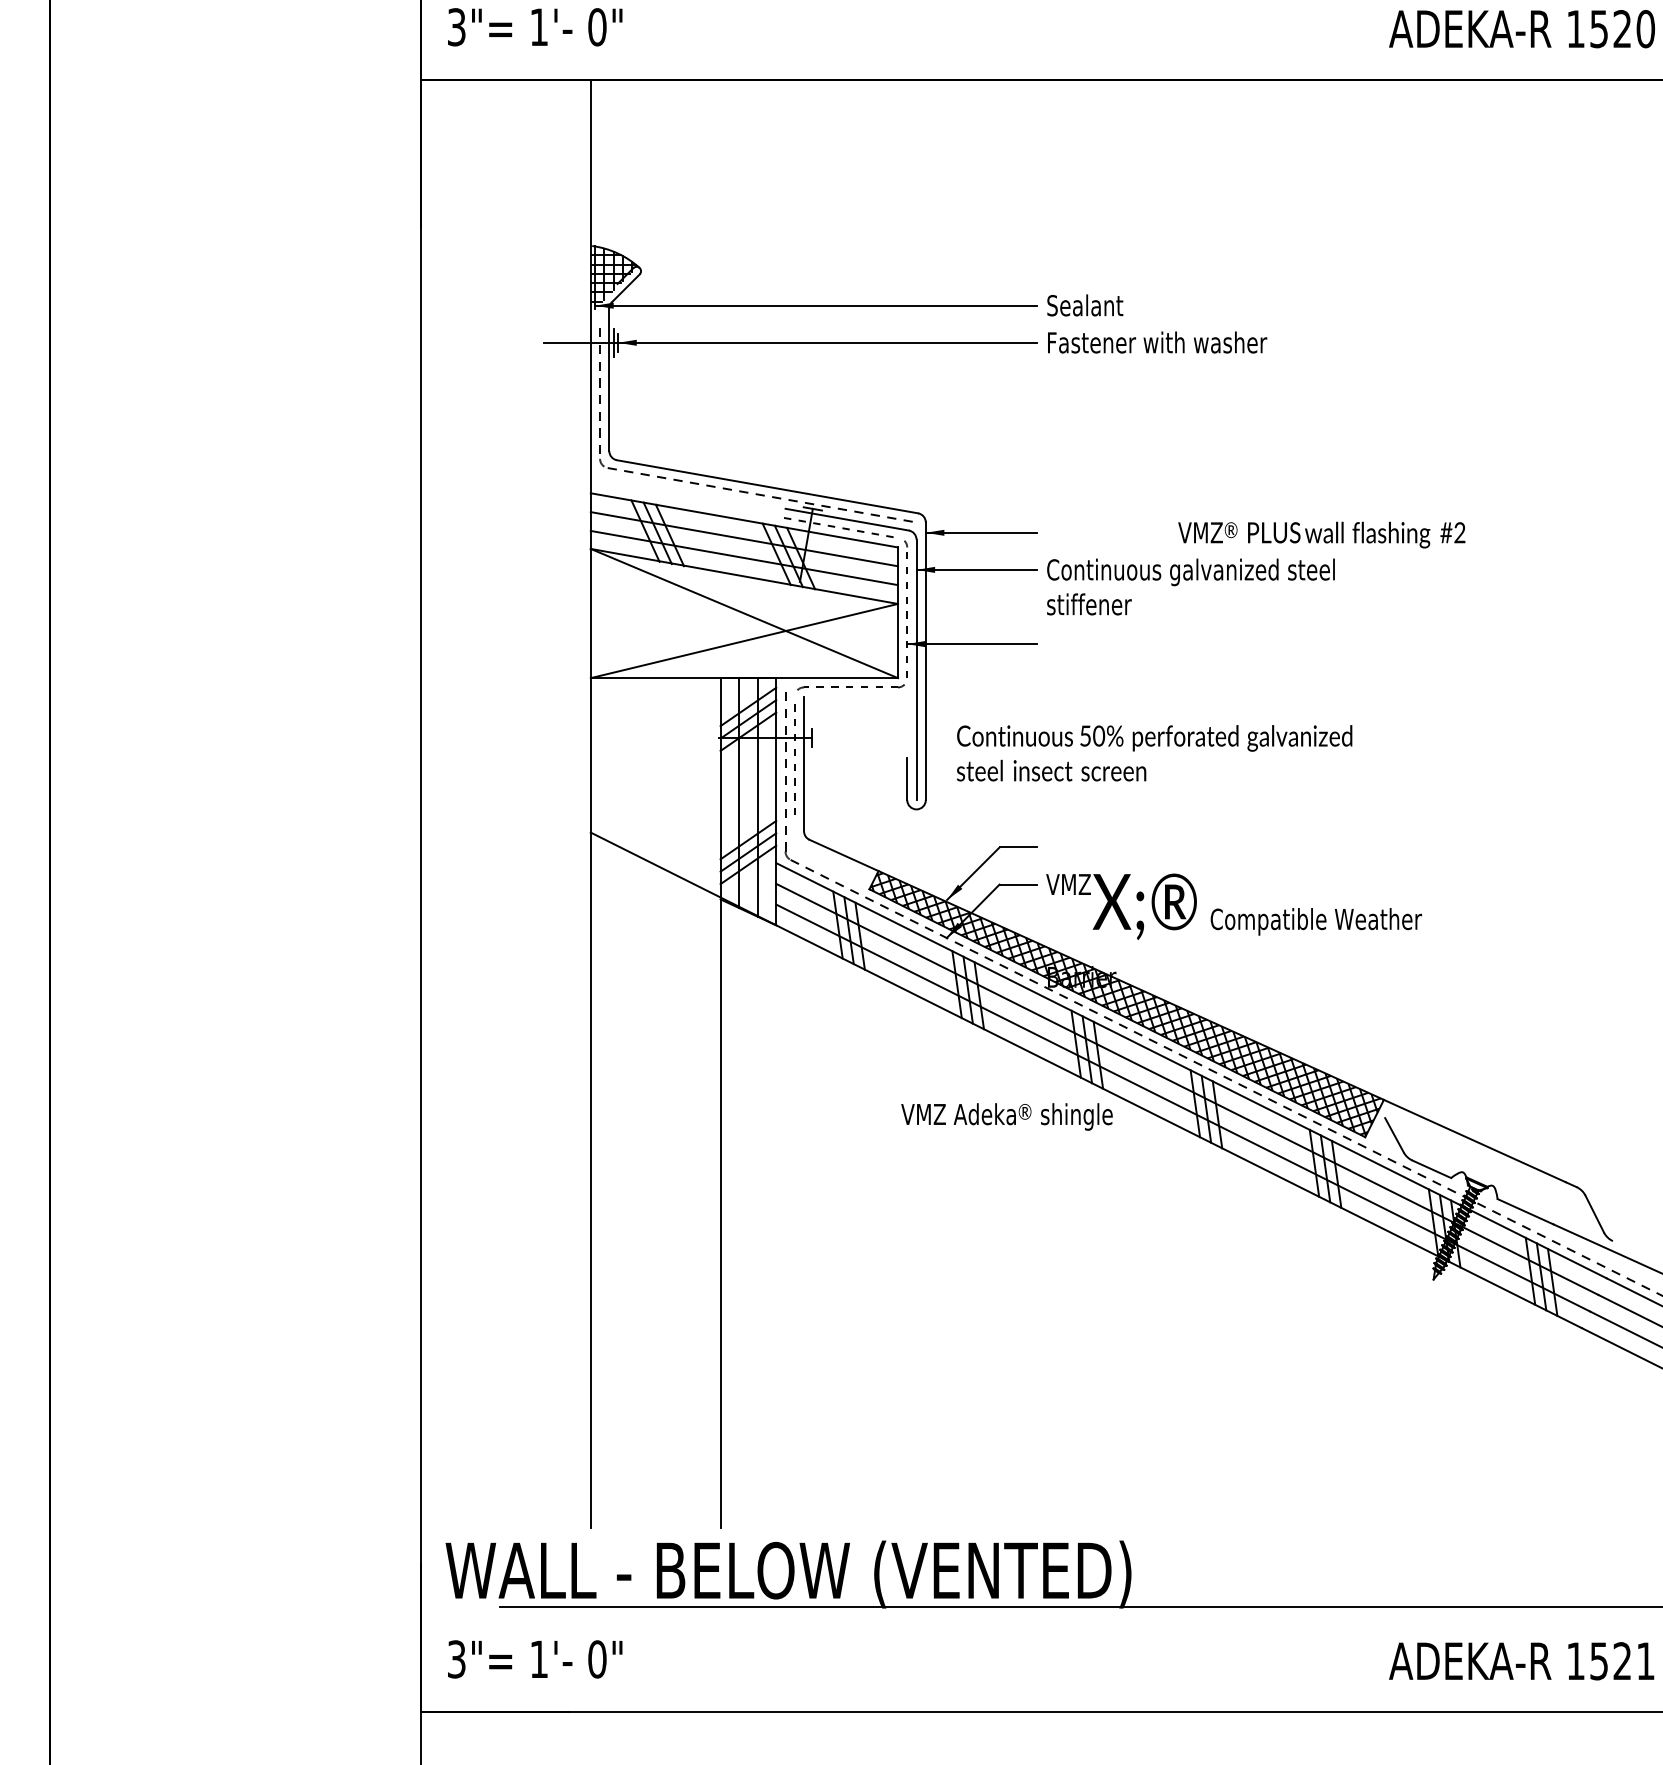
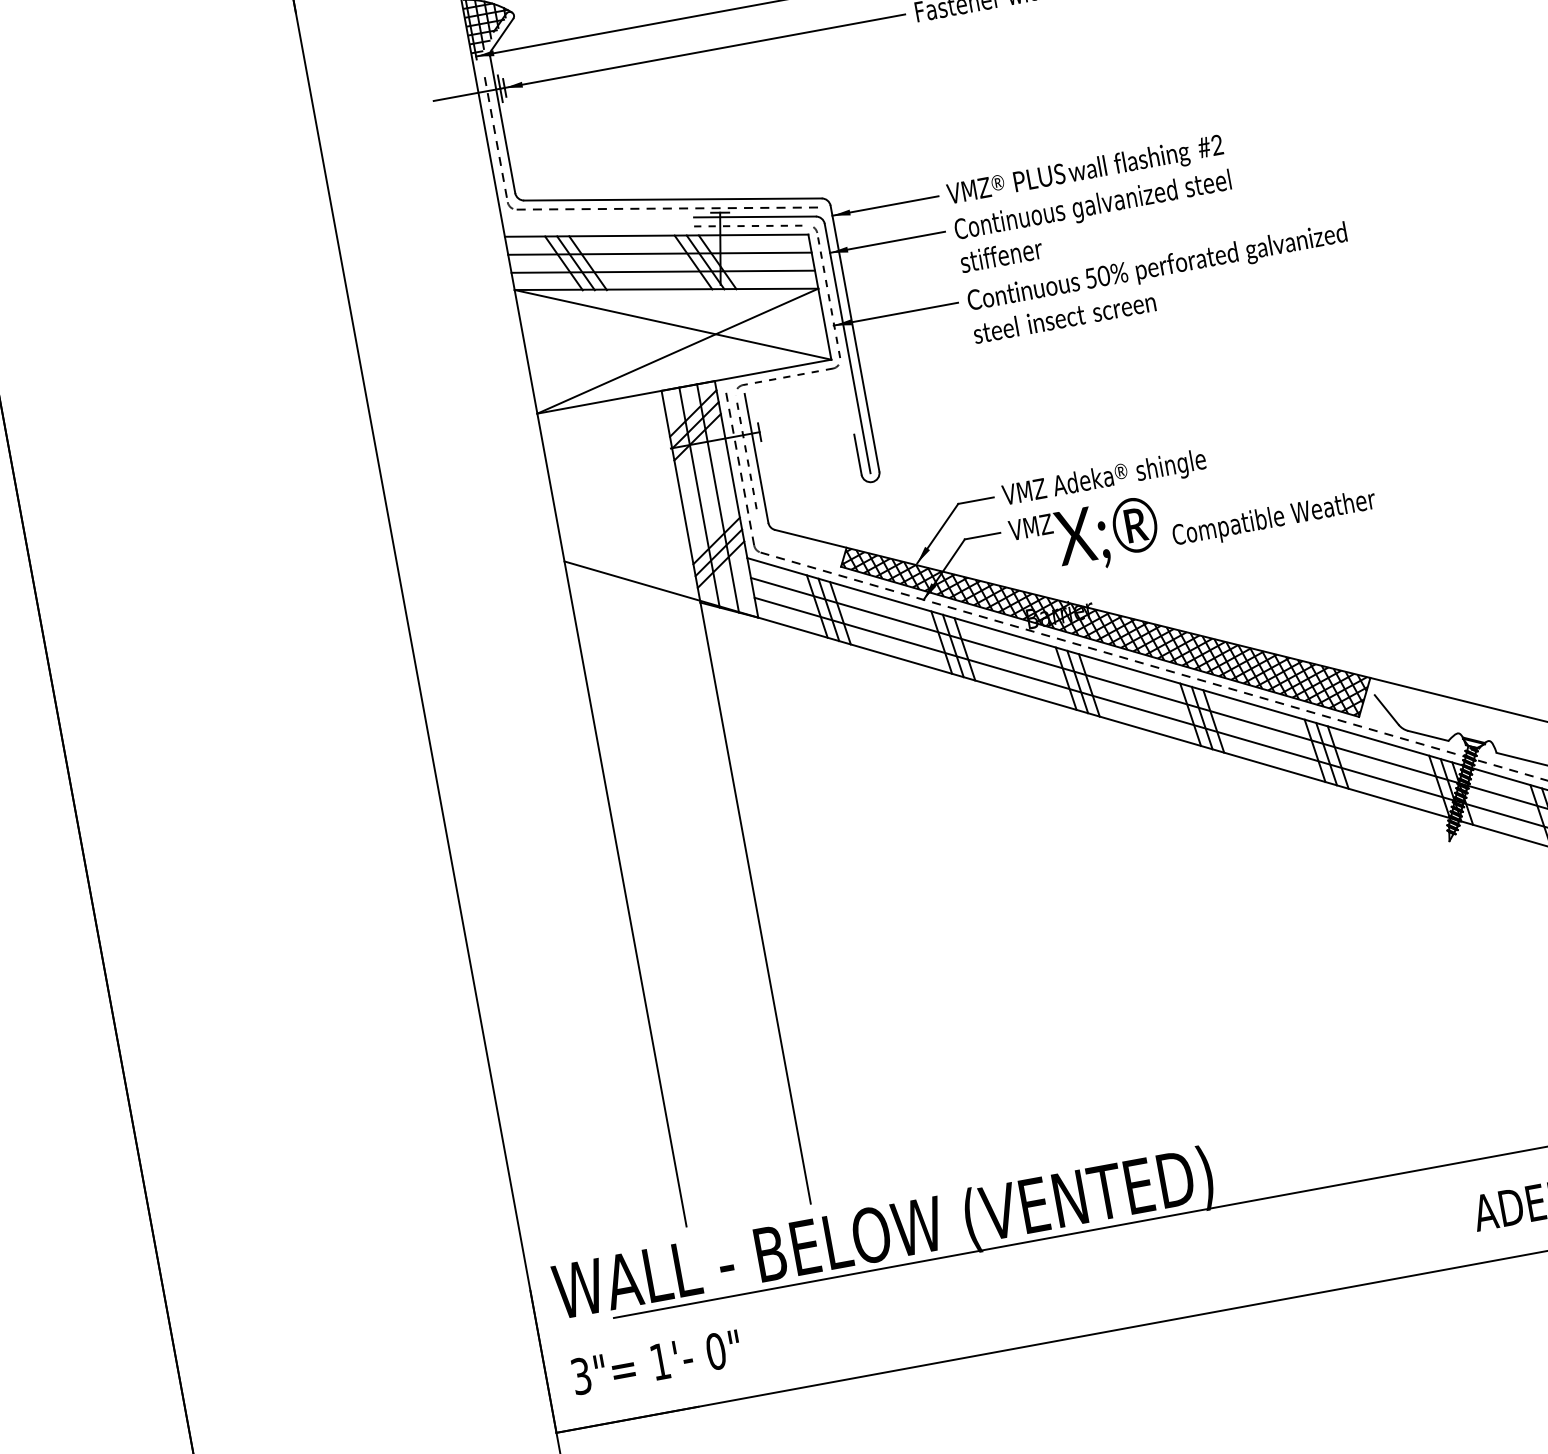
text: (1321, 534) -> (1085, 171), moved
text: (1154, 753) -> (1159, 282), moved
text: (1006, 1116) -> (1104, 479), moved

